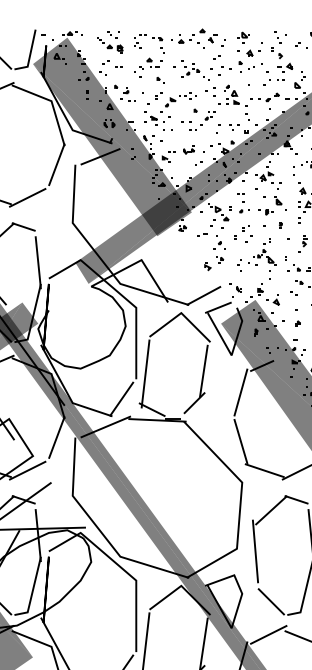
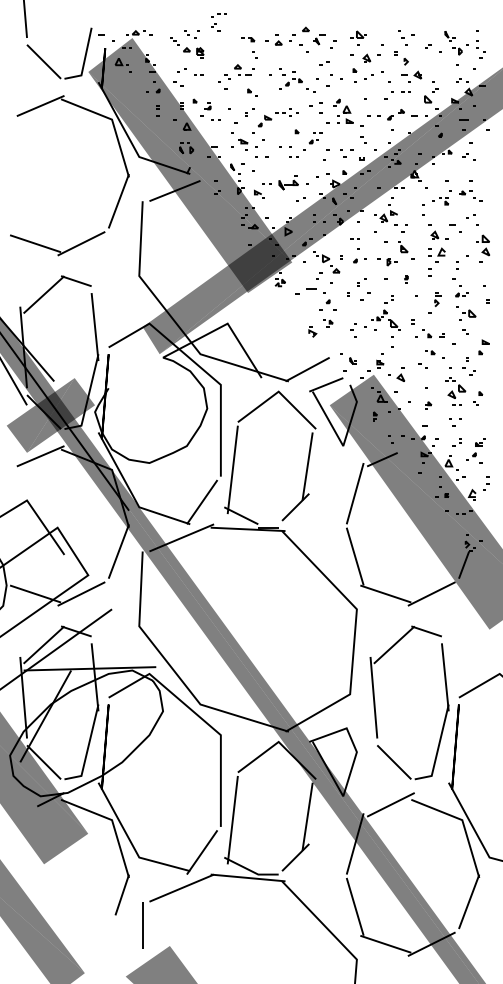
part: (139, 41) -> (218, 22), moved
part: (188, 149) -> (288, 181), size x1.4
part: (202, 235) -> (305, 291), size x1.6

